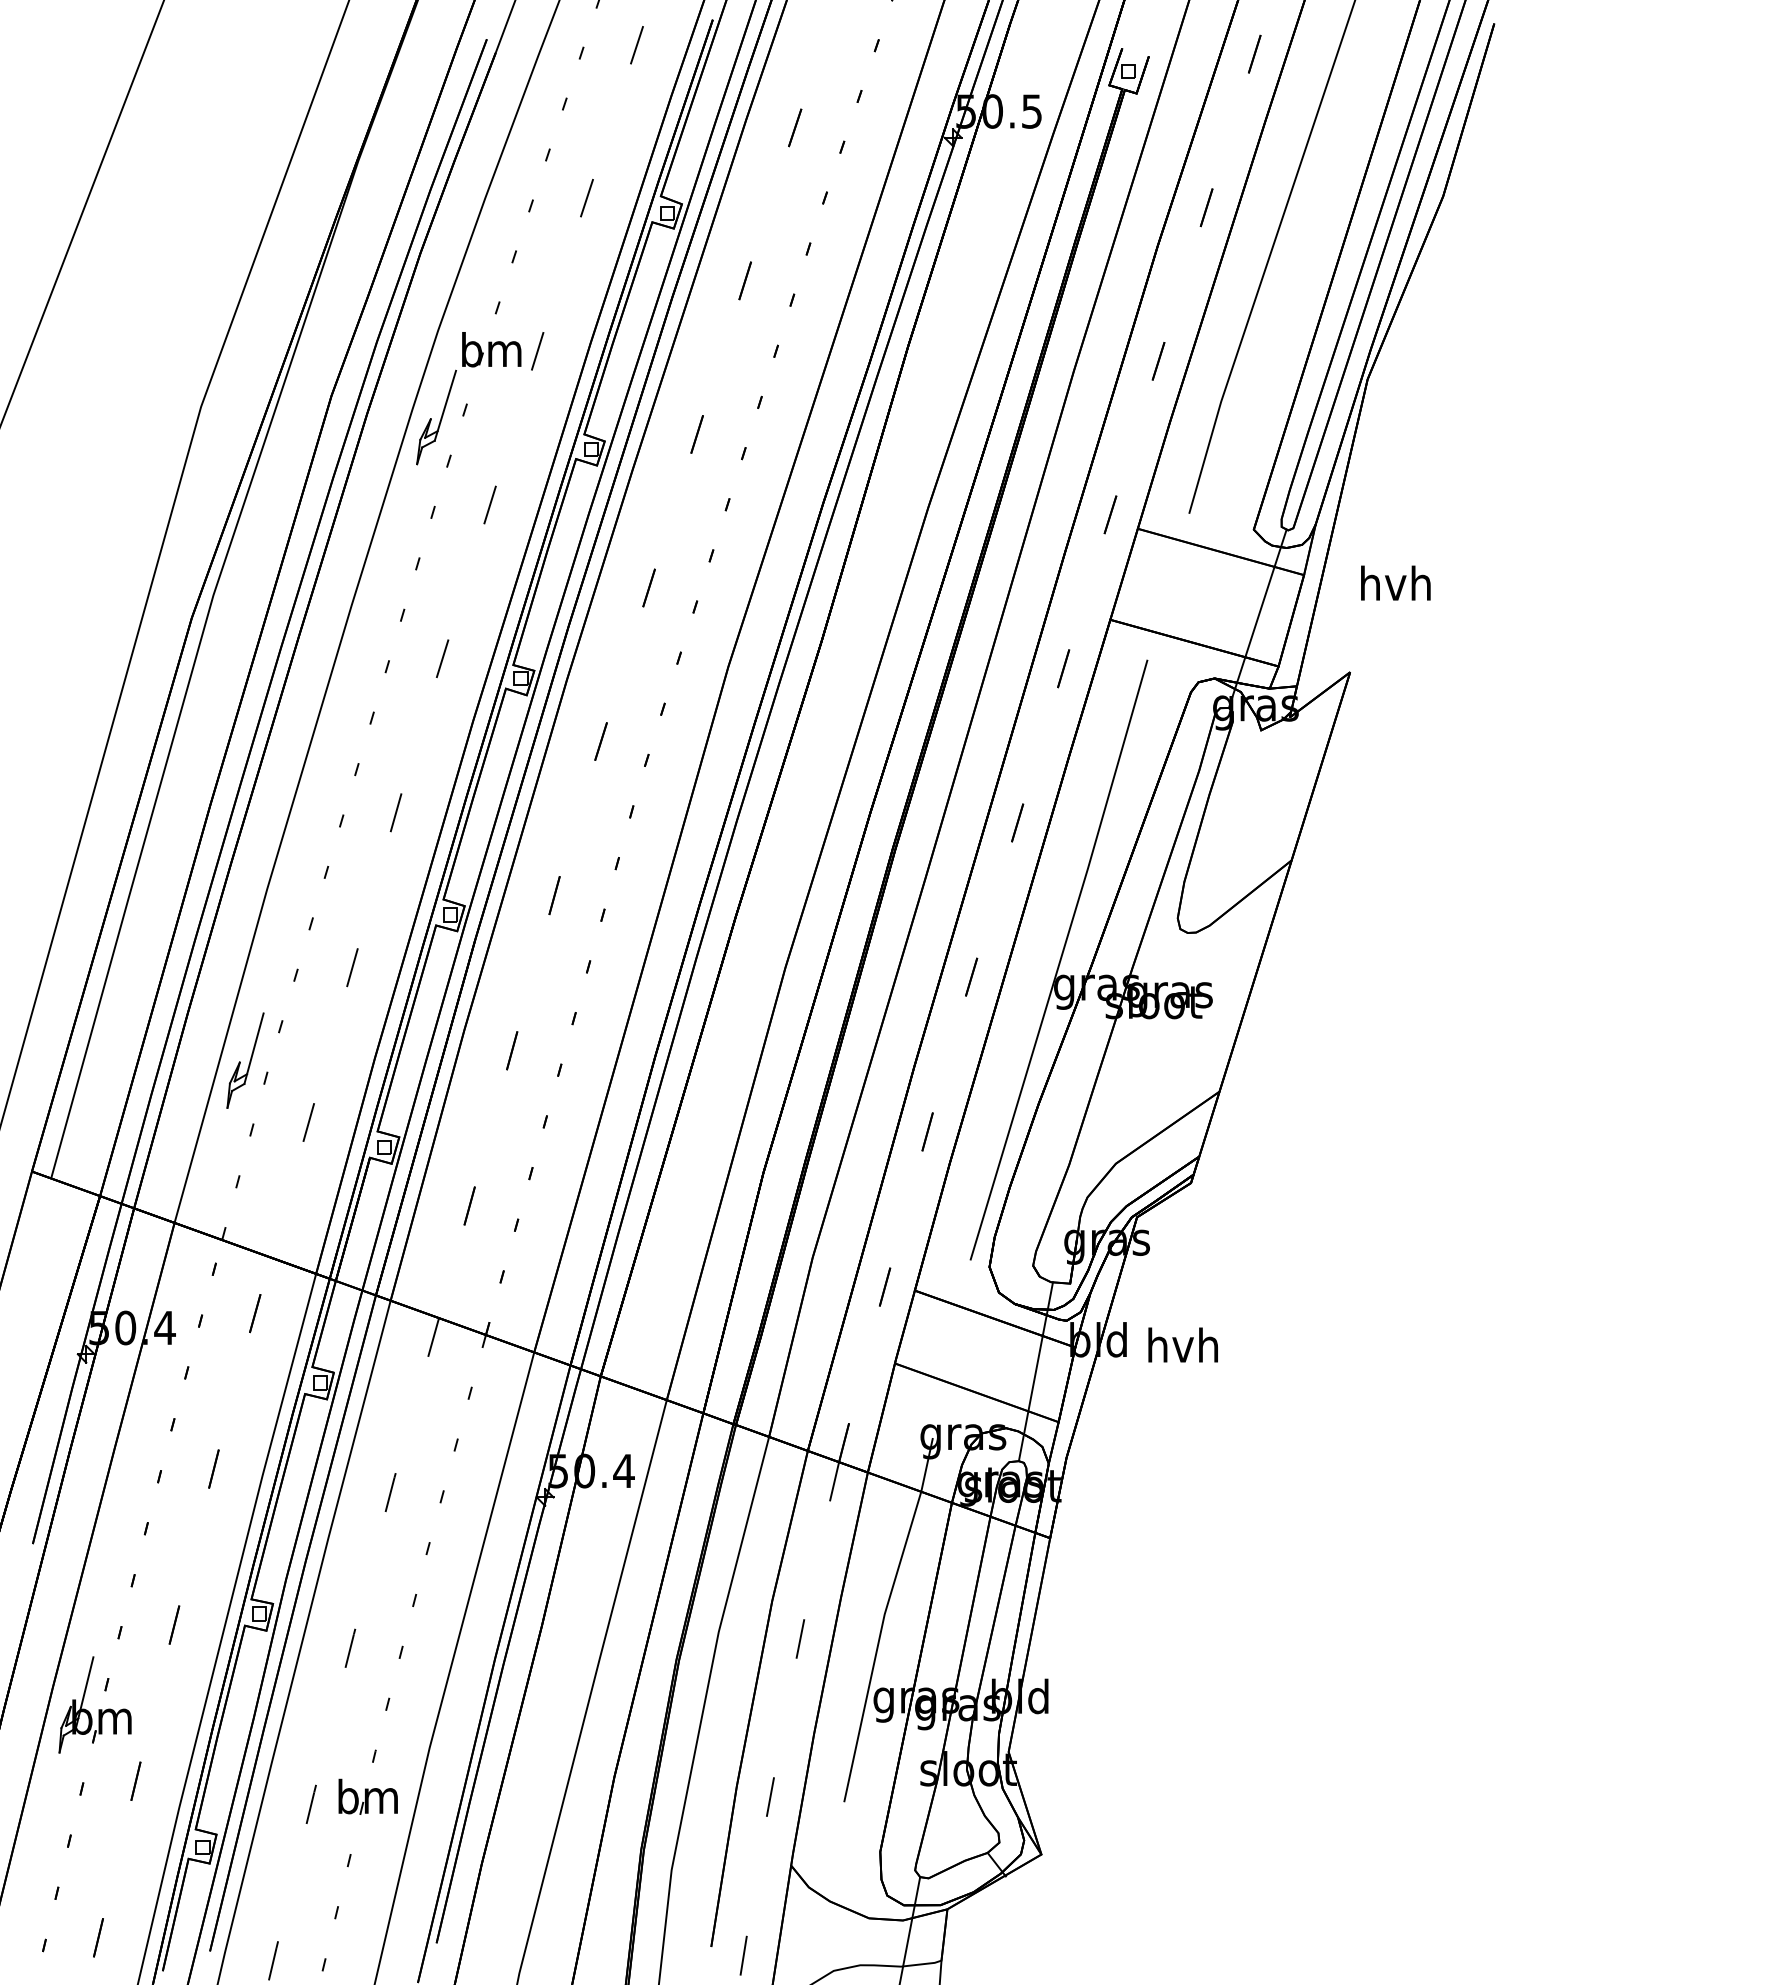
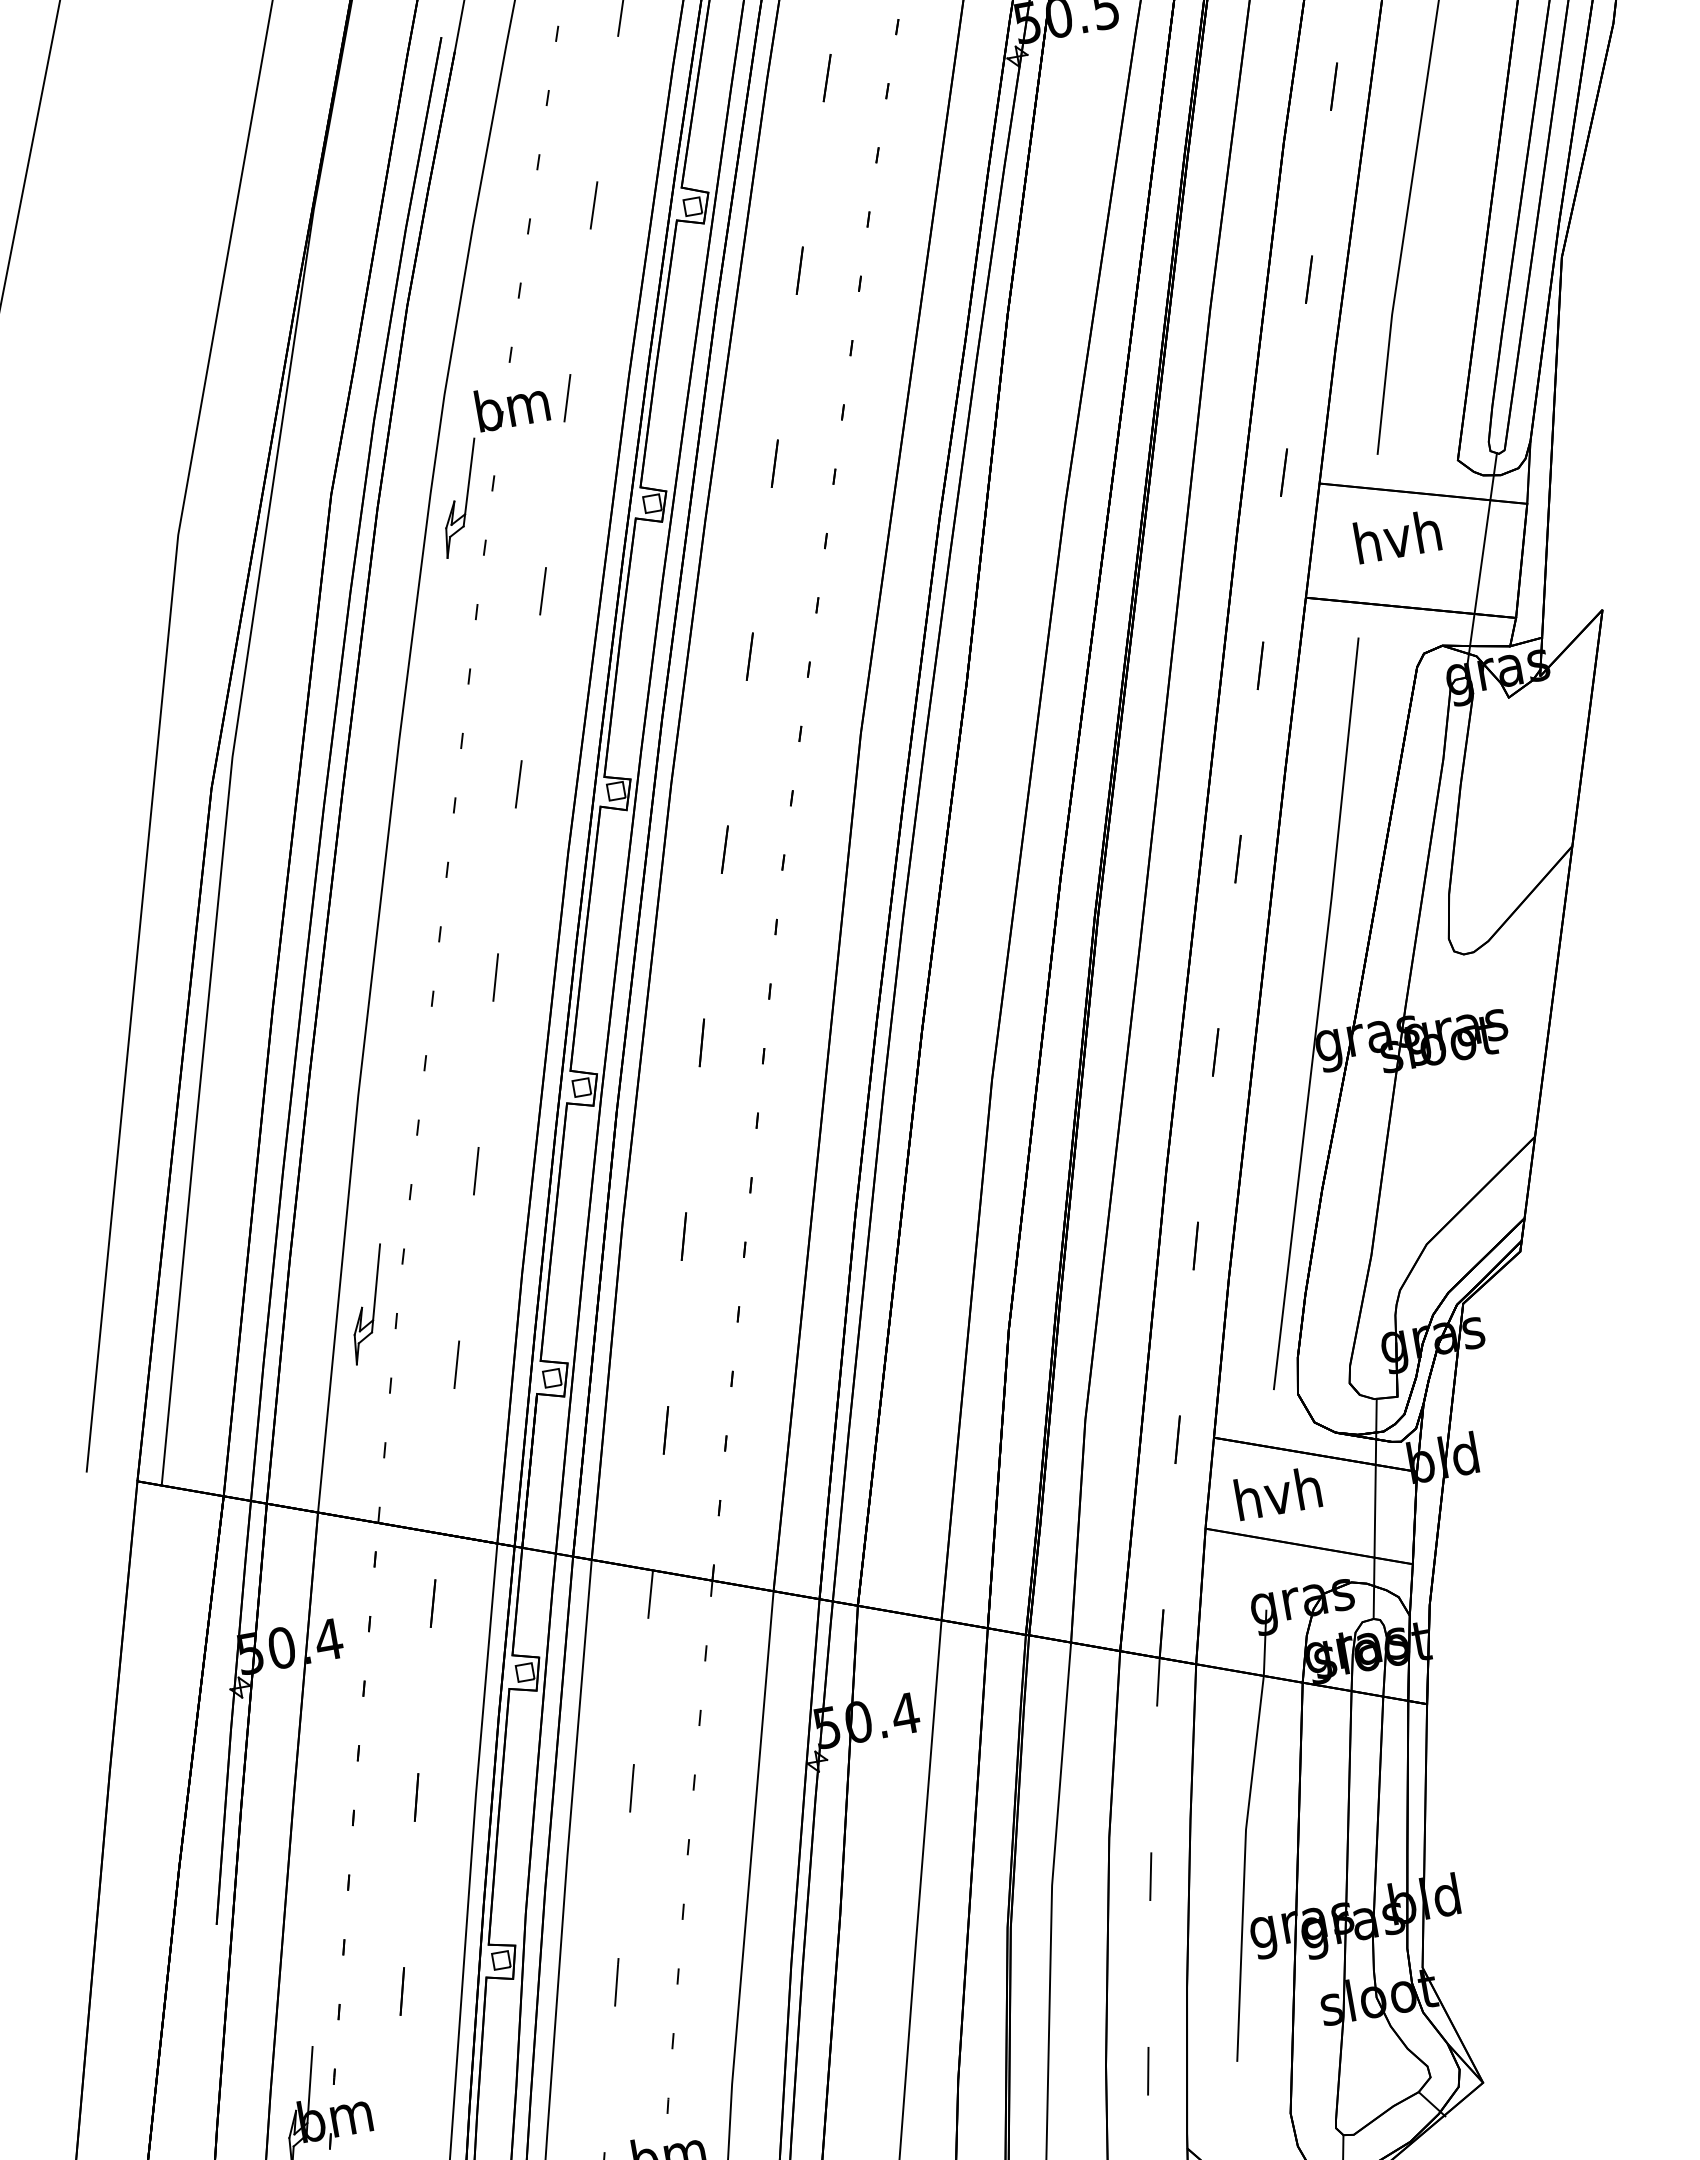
text: (1395, 582) -> (1397, 535), moved
text: (1182, 1344) -> (1277, 1492), moved

